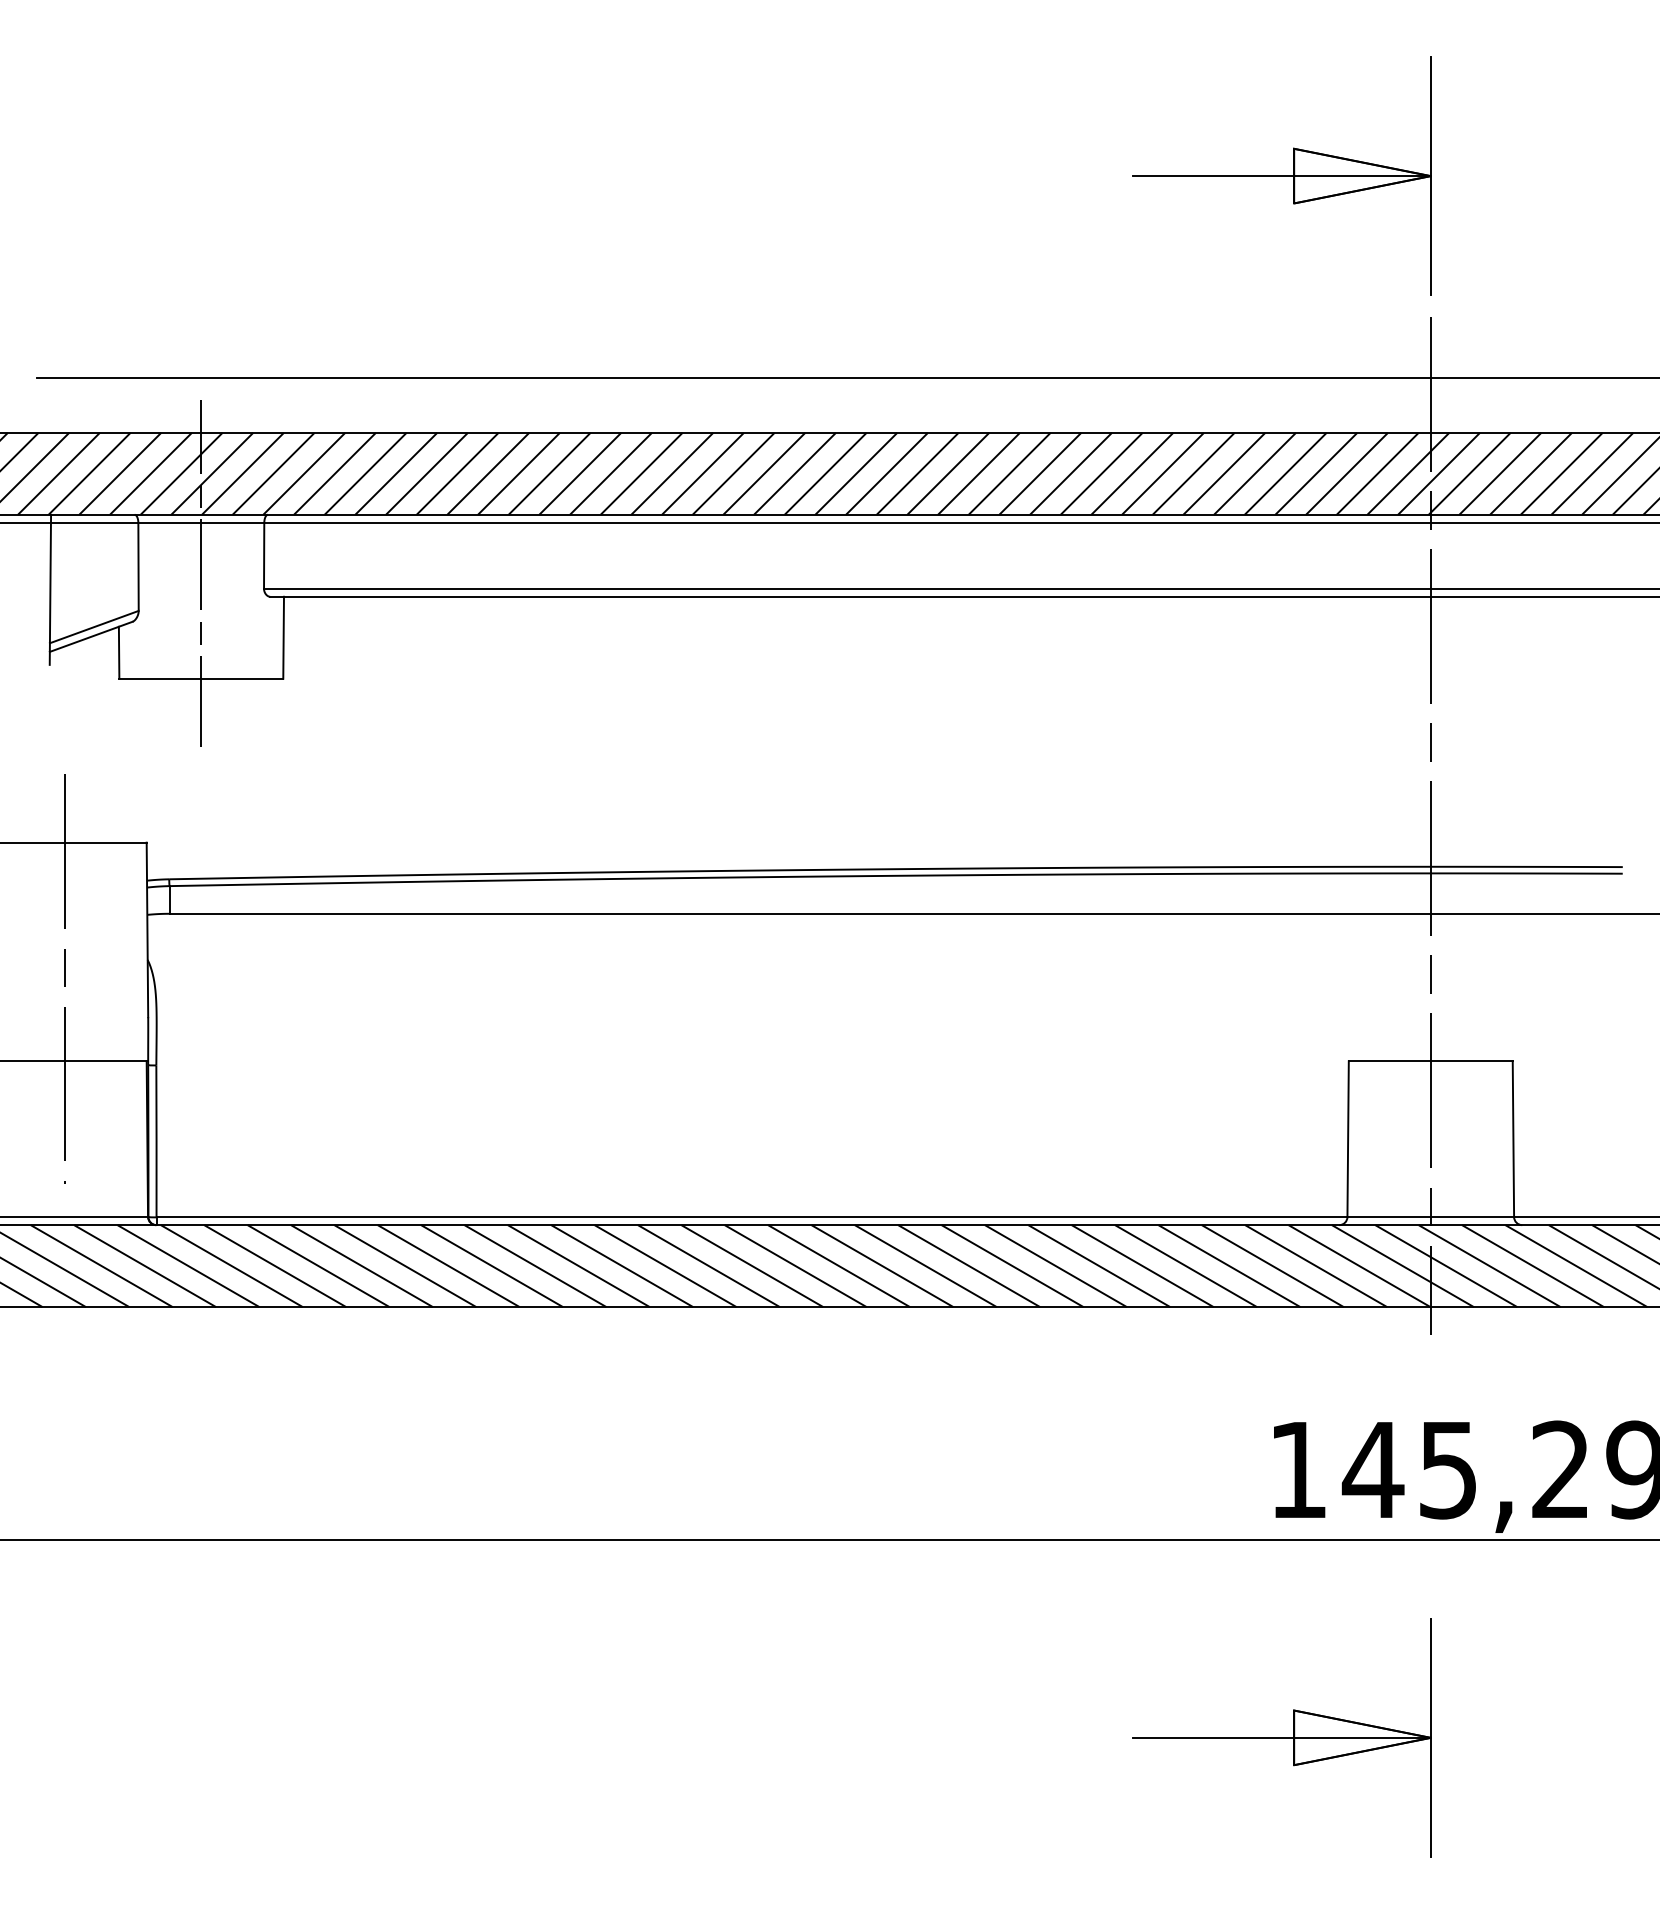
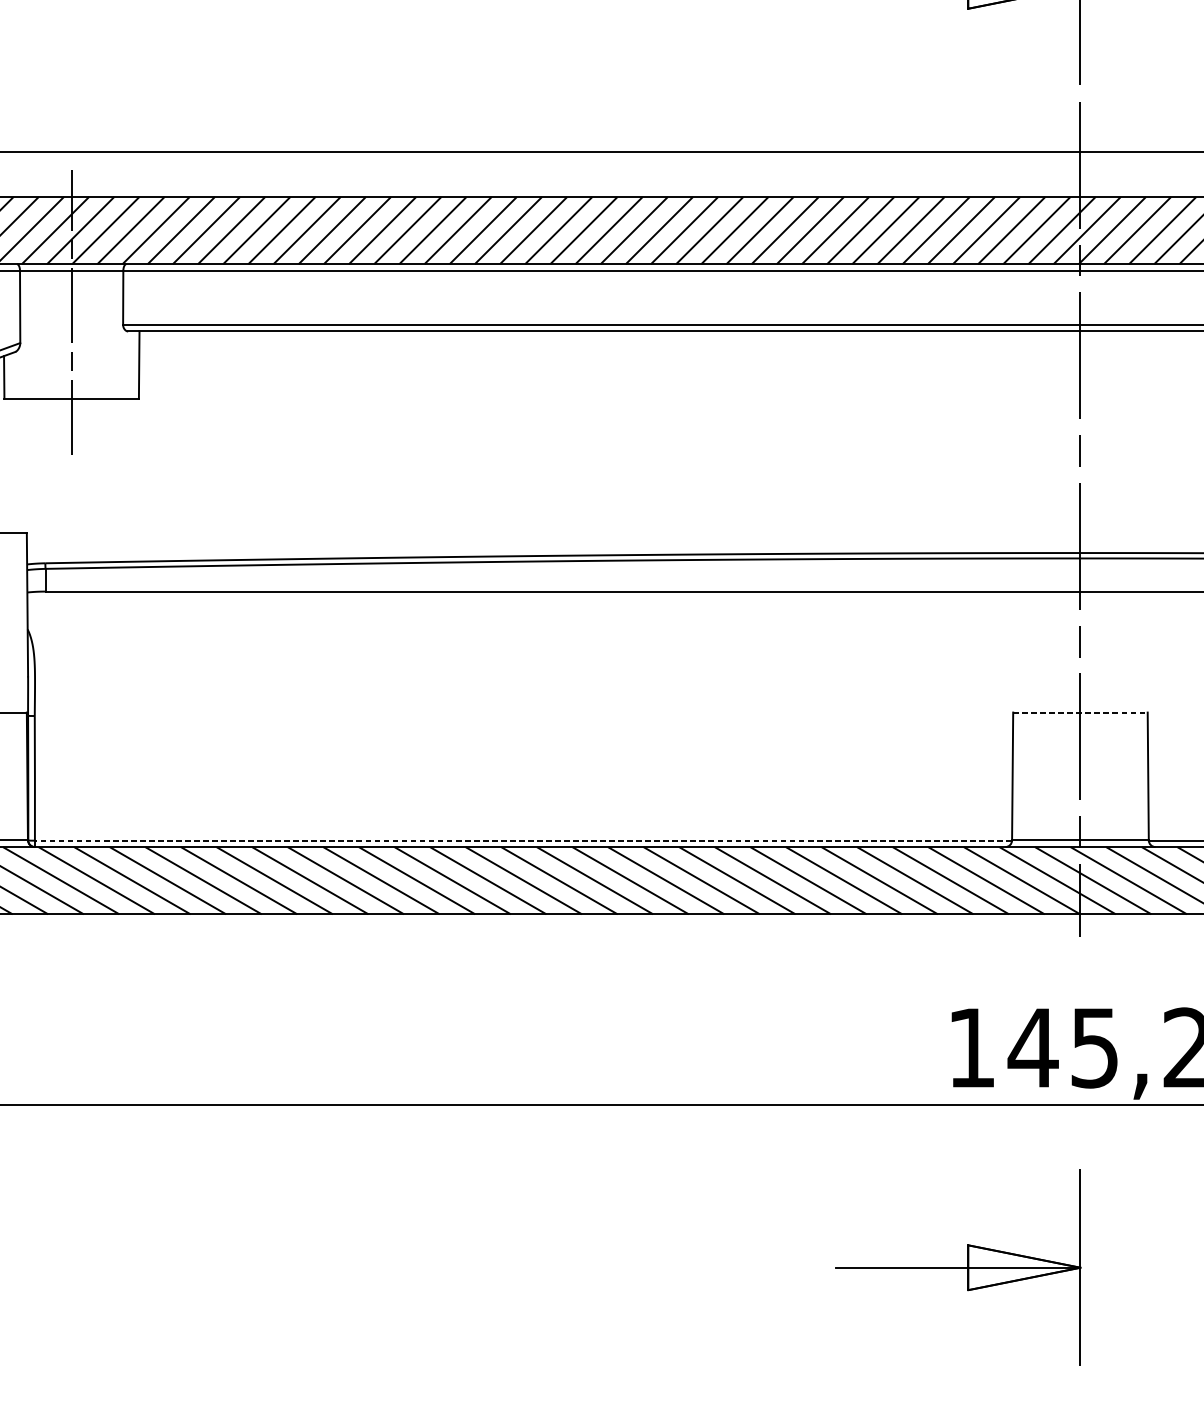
line: (1430, 1061) -> (1080, 712), solid -> dashed
line: (751, 1217) -> (523, 840), solid -> dashed

